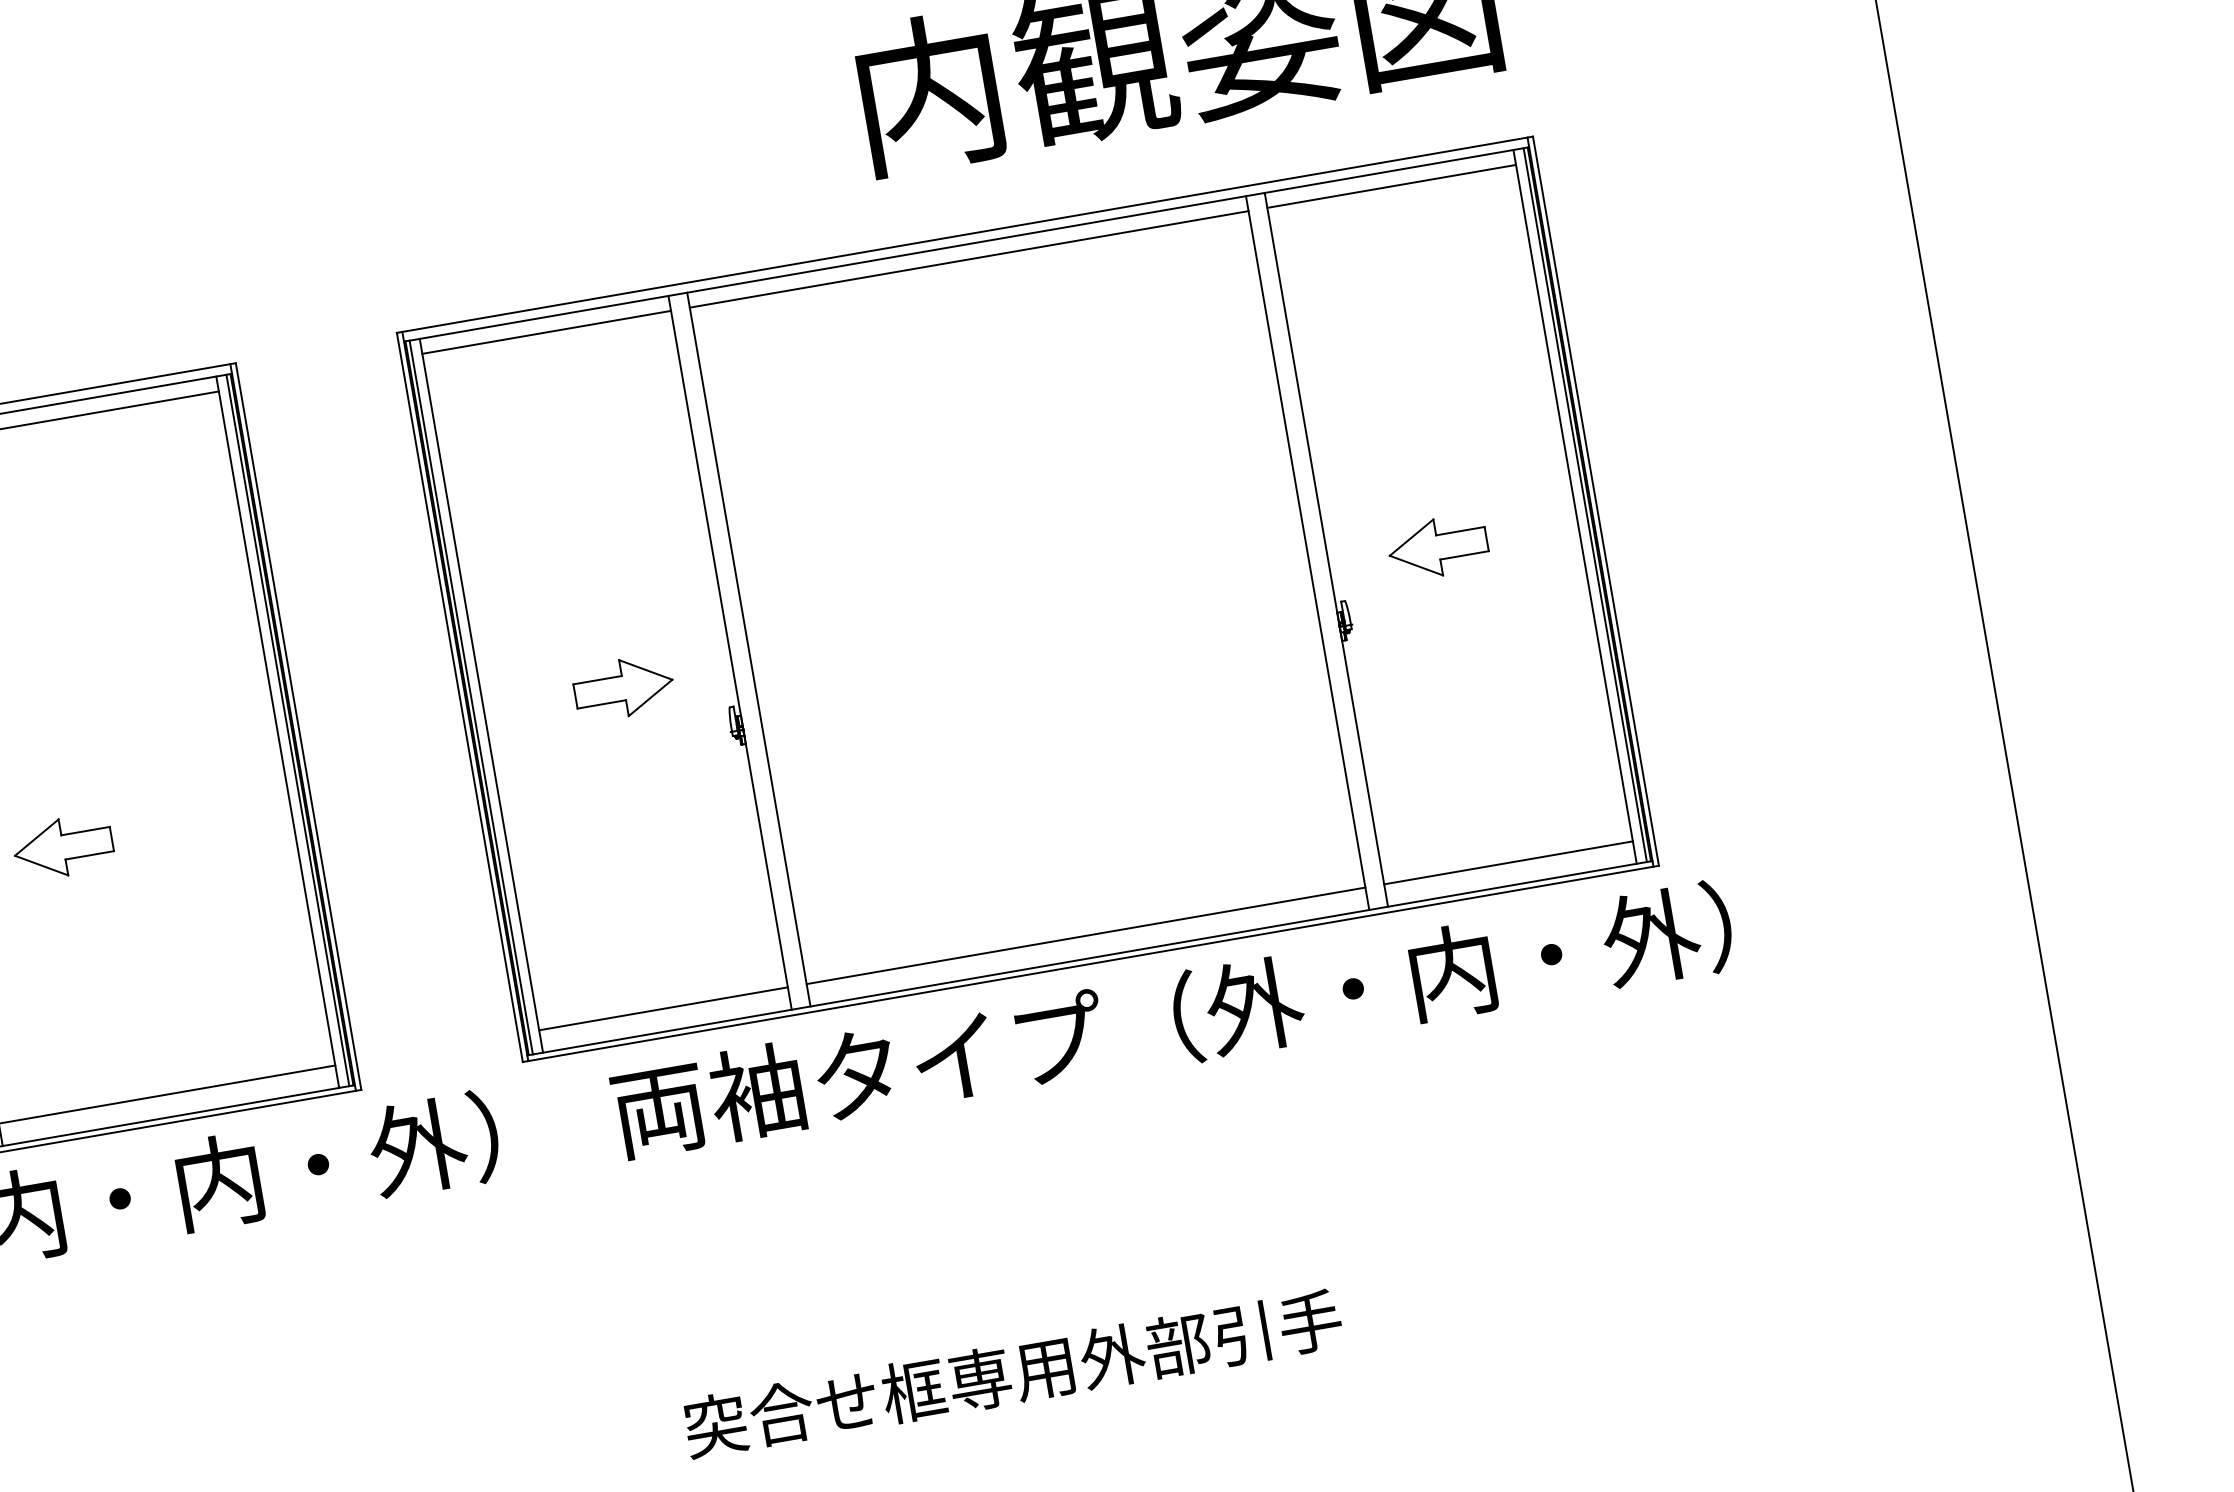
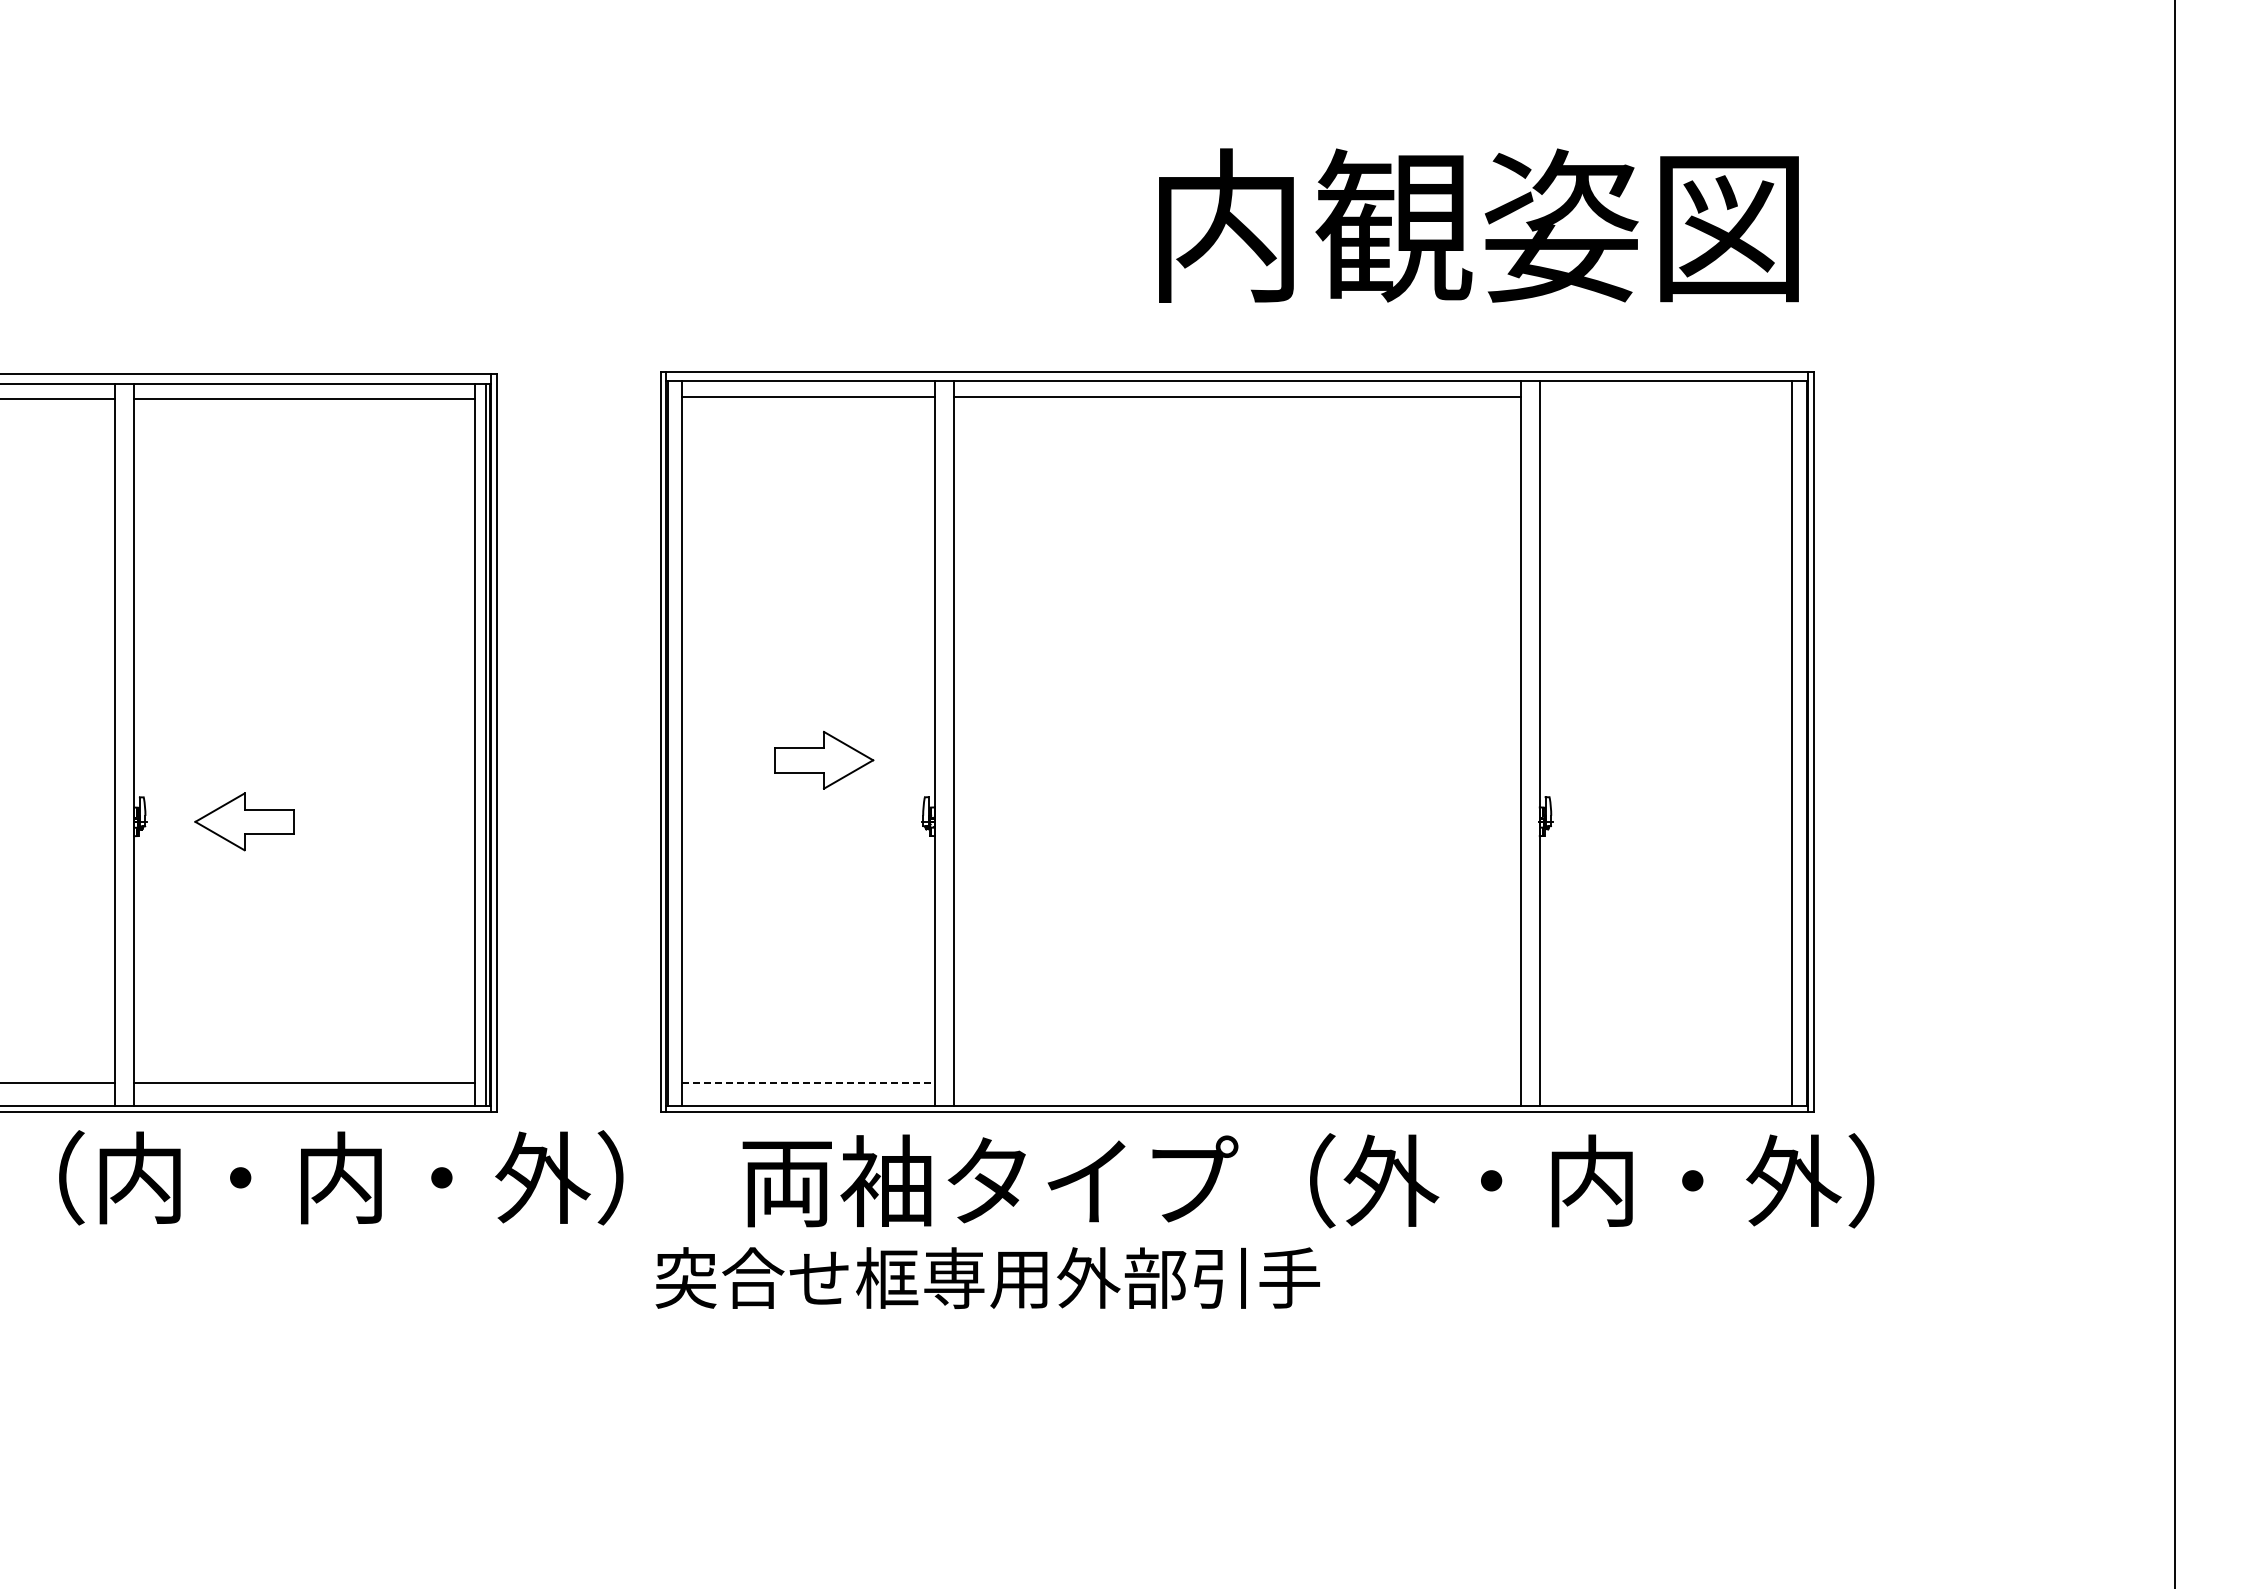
line: (1391, 186) -> (1665, 396), removed
line: (1585, 505) -> (1802, 743), removed
part: (1438, 546) -> (1650, 759), removed
line: (470, 697) -> (671, 743), removed
line: (1508, 863) -> (1665, 1083), removed
line: (1085, 936) -> (1236, 1083), removed
line: (663, 1009) -> (808, 1083), solid -> dashed
text: (1012, 1373) -> (987, 1277), moved

